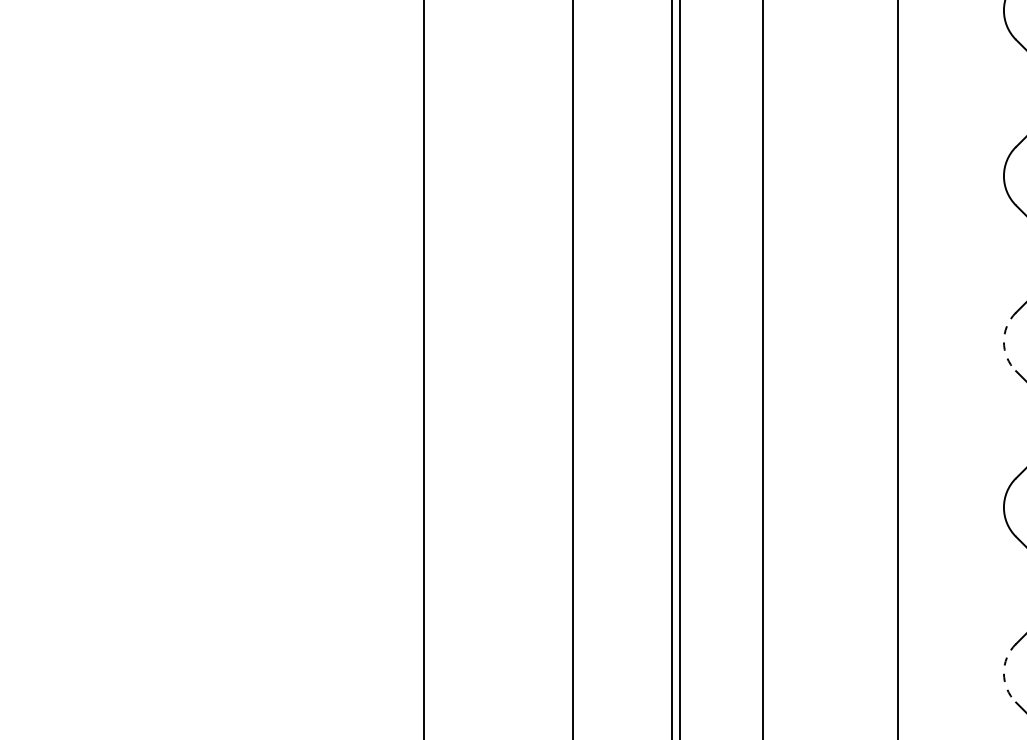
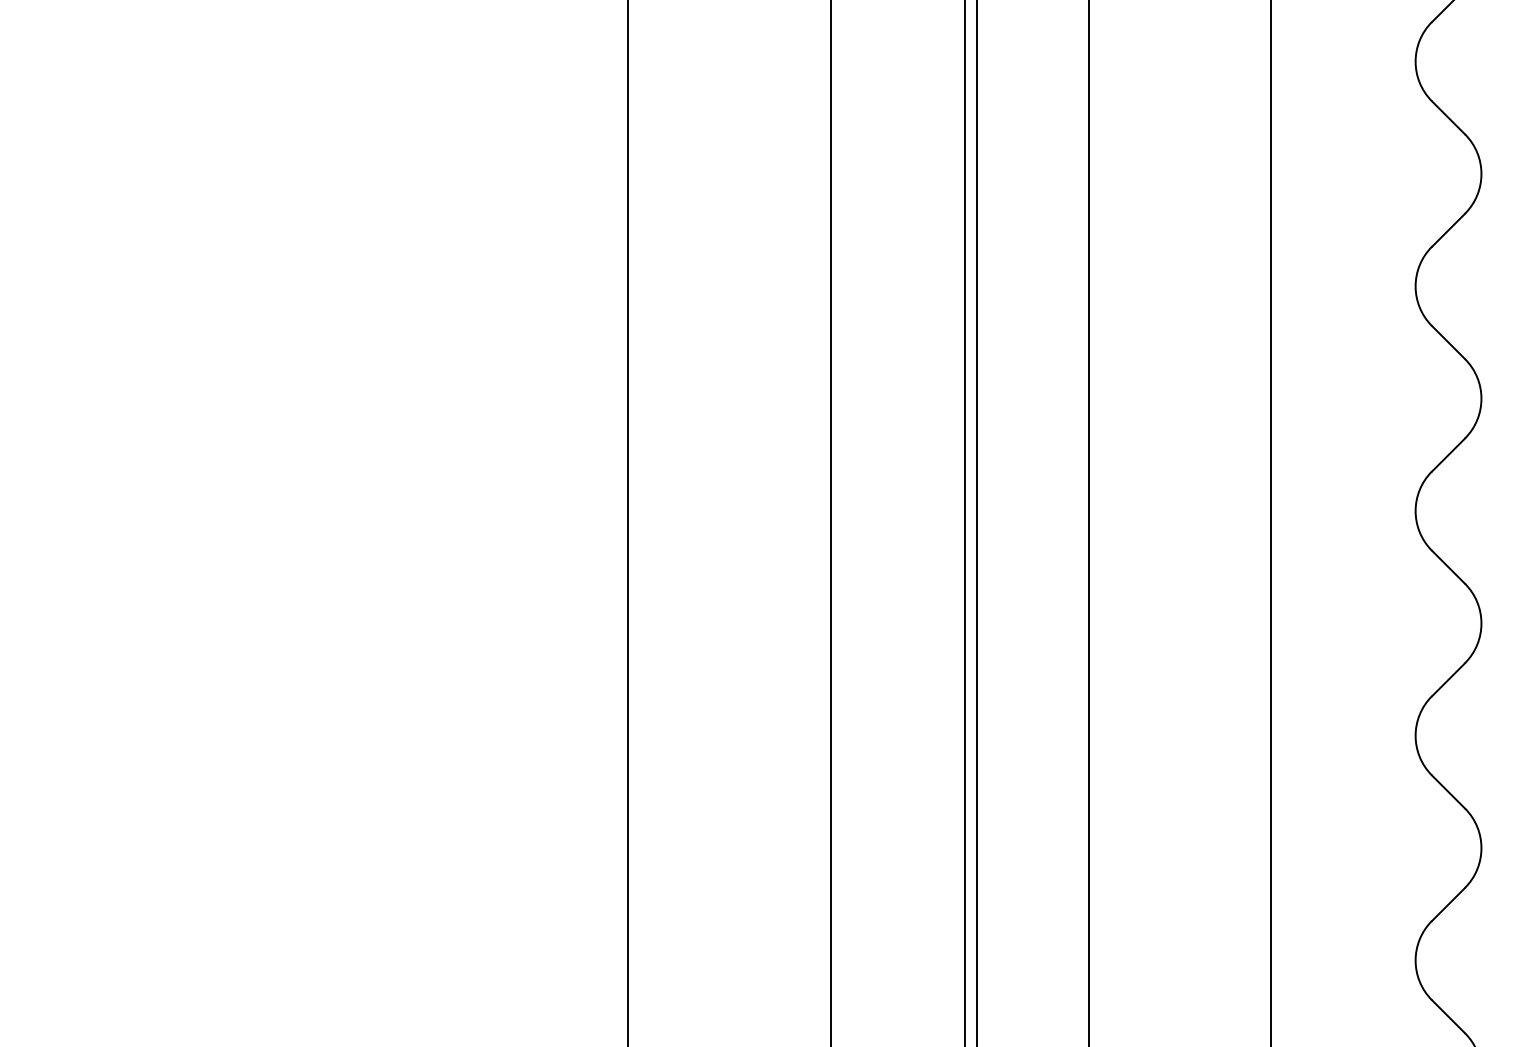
arc: (1003, 342) -> (1415, 511), dashed -> solid
arc: (1003, 673) -> (1415, 960), dashed -> solid

